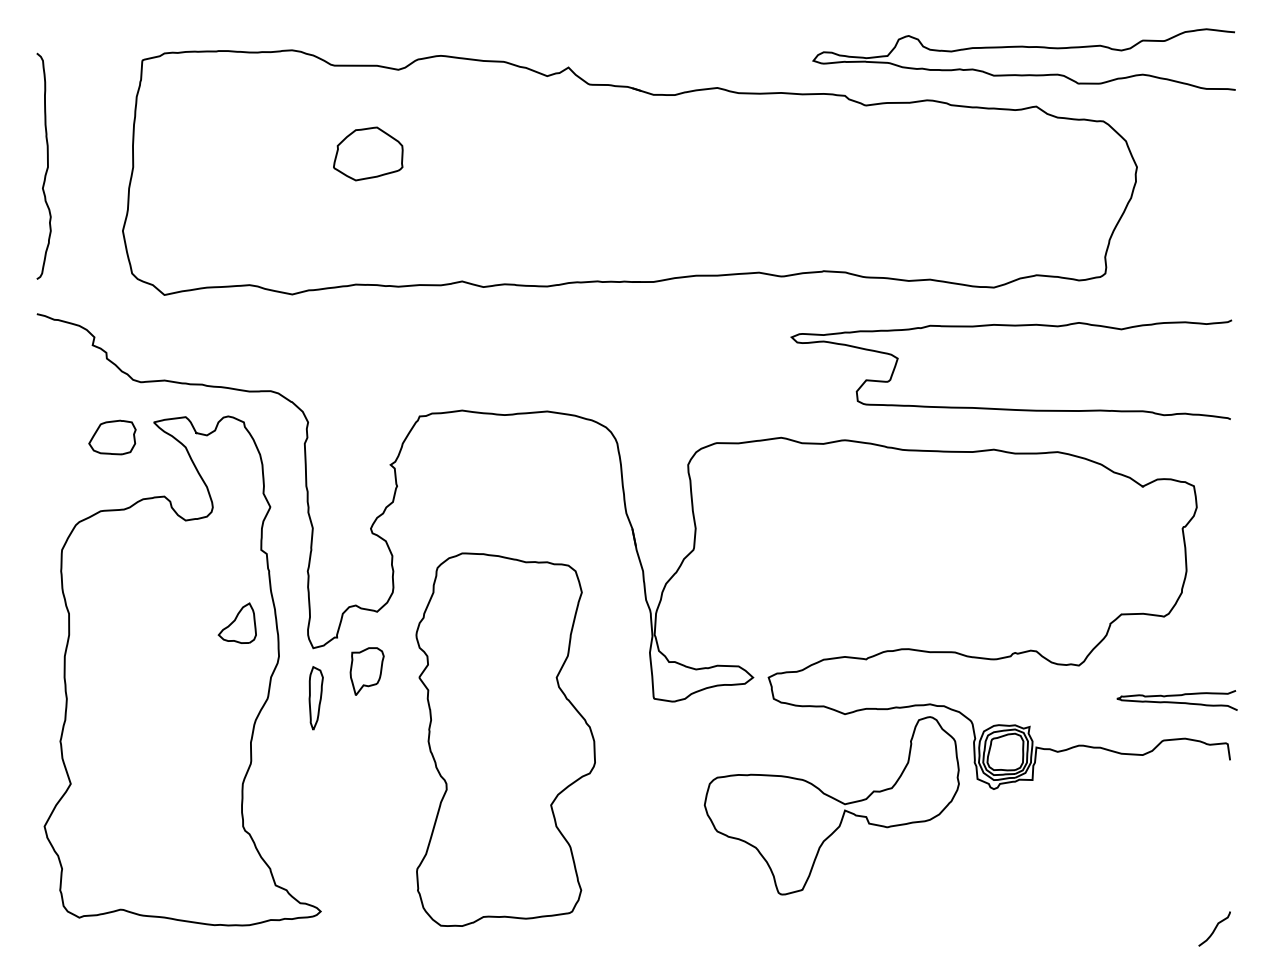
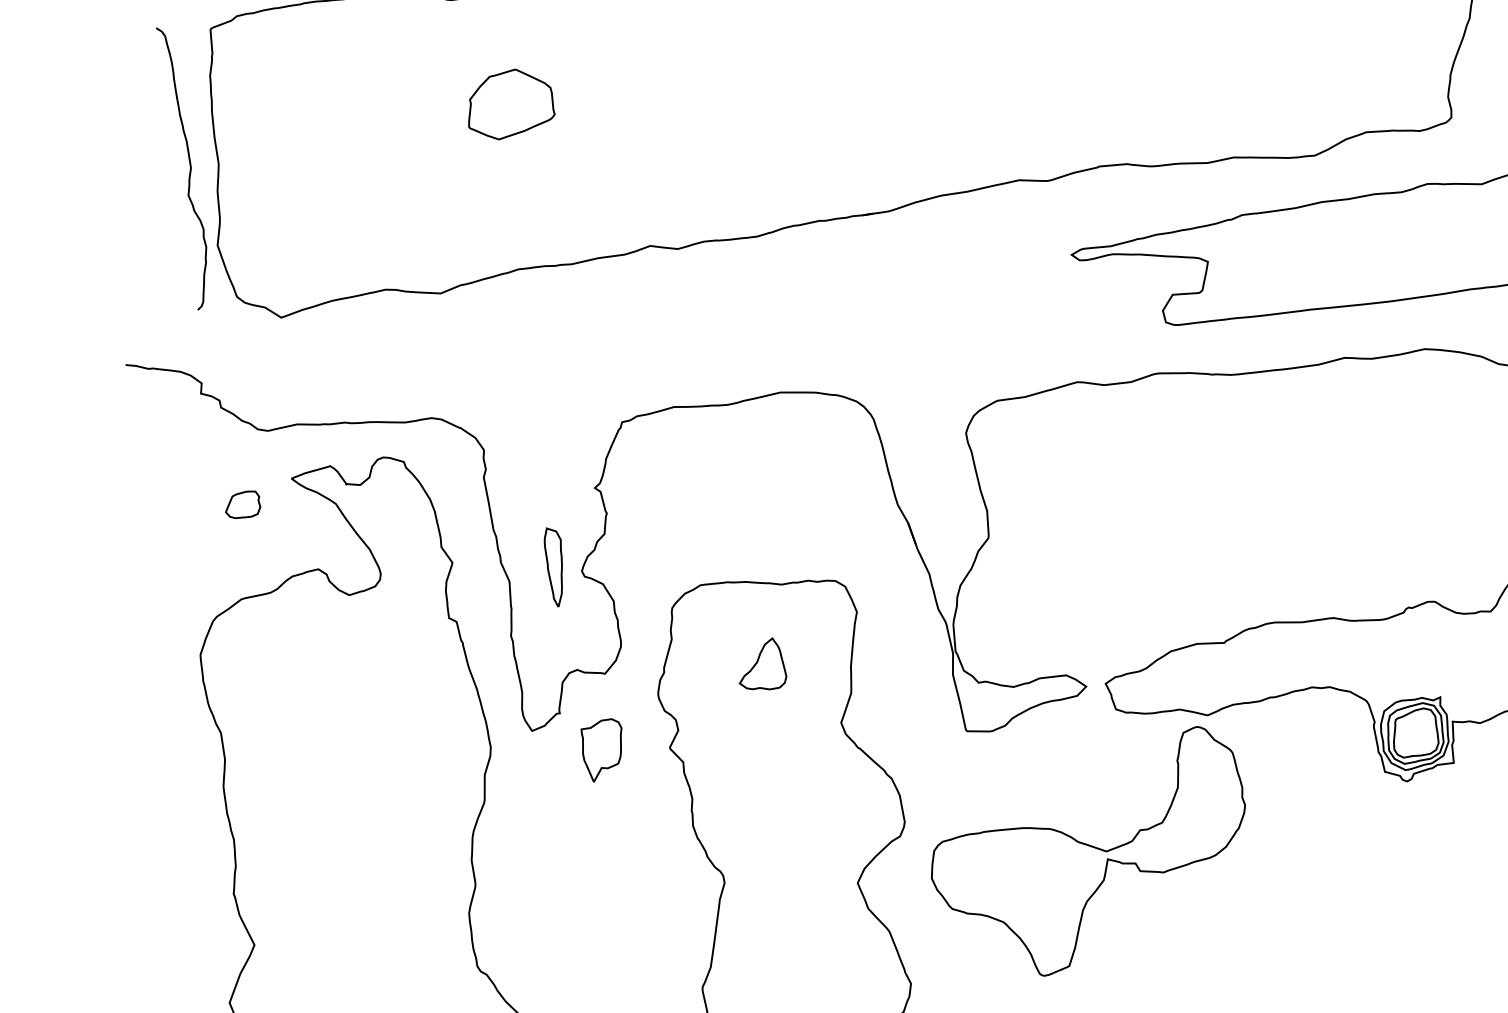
curve: (47, 165) -> (190, 166), moved
part: (112, 437) -> (242, 505), size x0.6
part: (236, 622) -> (759, 664), moved
part: (315, 698) -> (555, 567), moved
part: (831, 805) -> (1090, 855), moved

